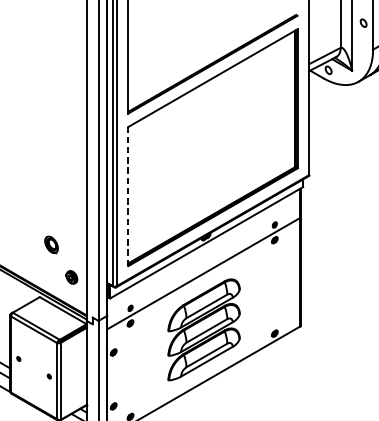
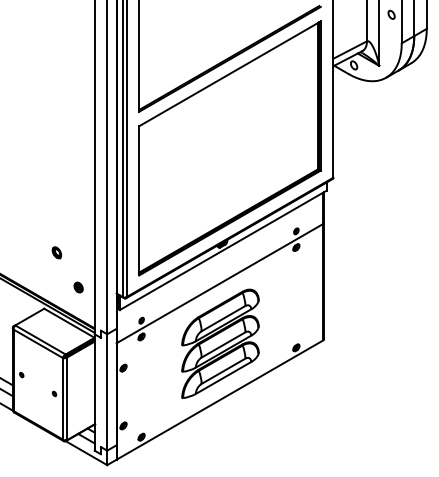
line: (128, 196) -> (139, 200), dashed -> solid
part: (51, 244) -> (56, 252), size x0.62
part: (71, 277) -> (78, 287), size x0.71

